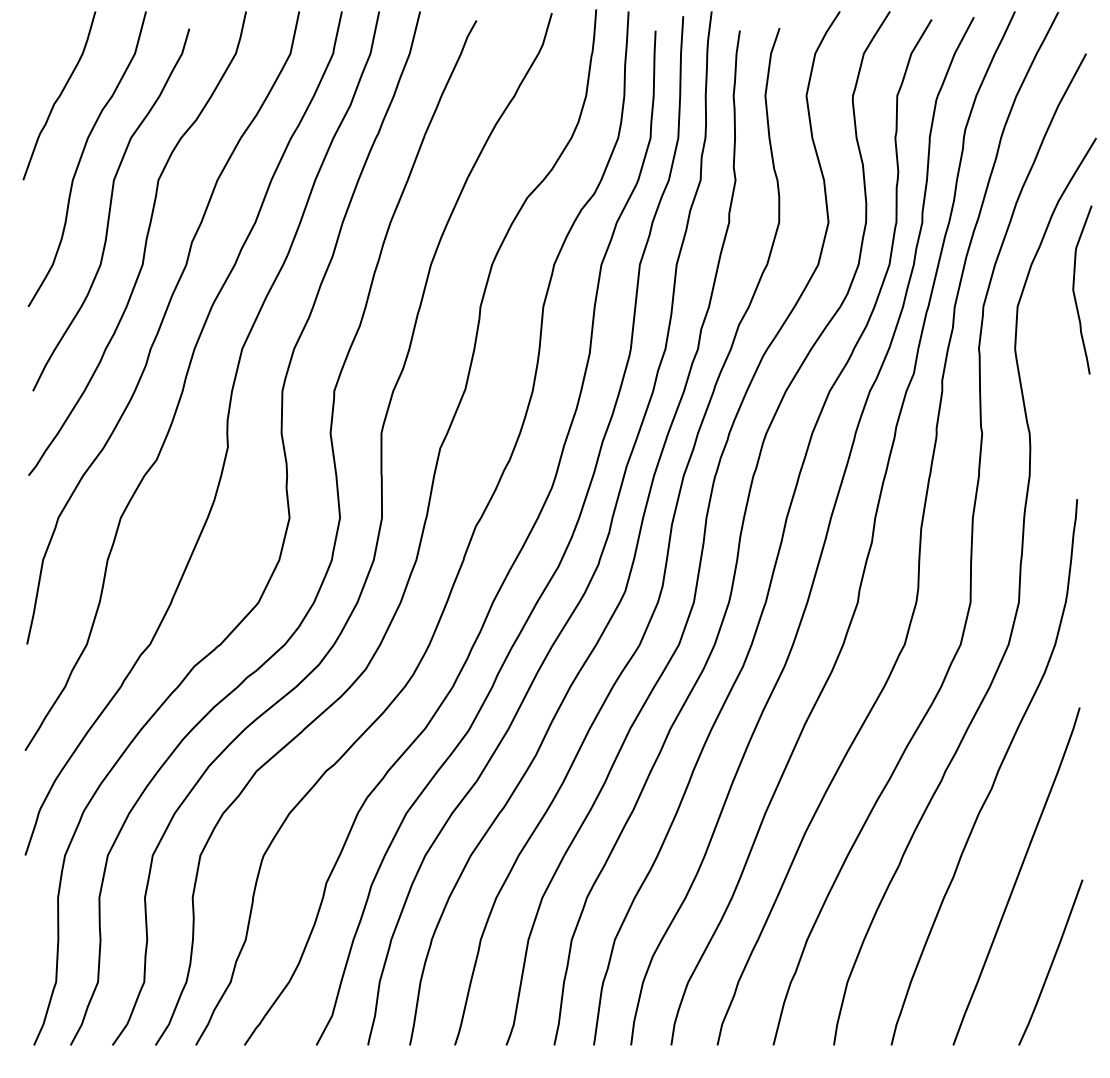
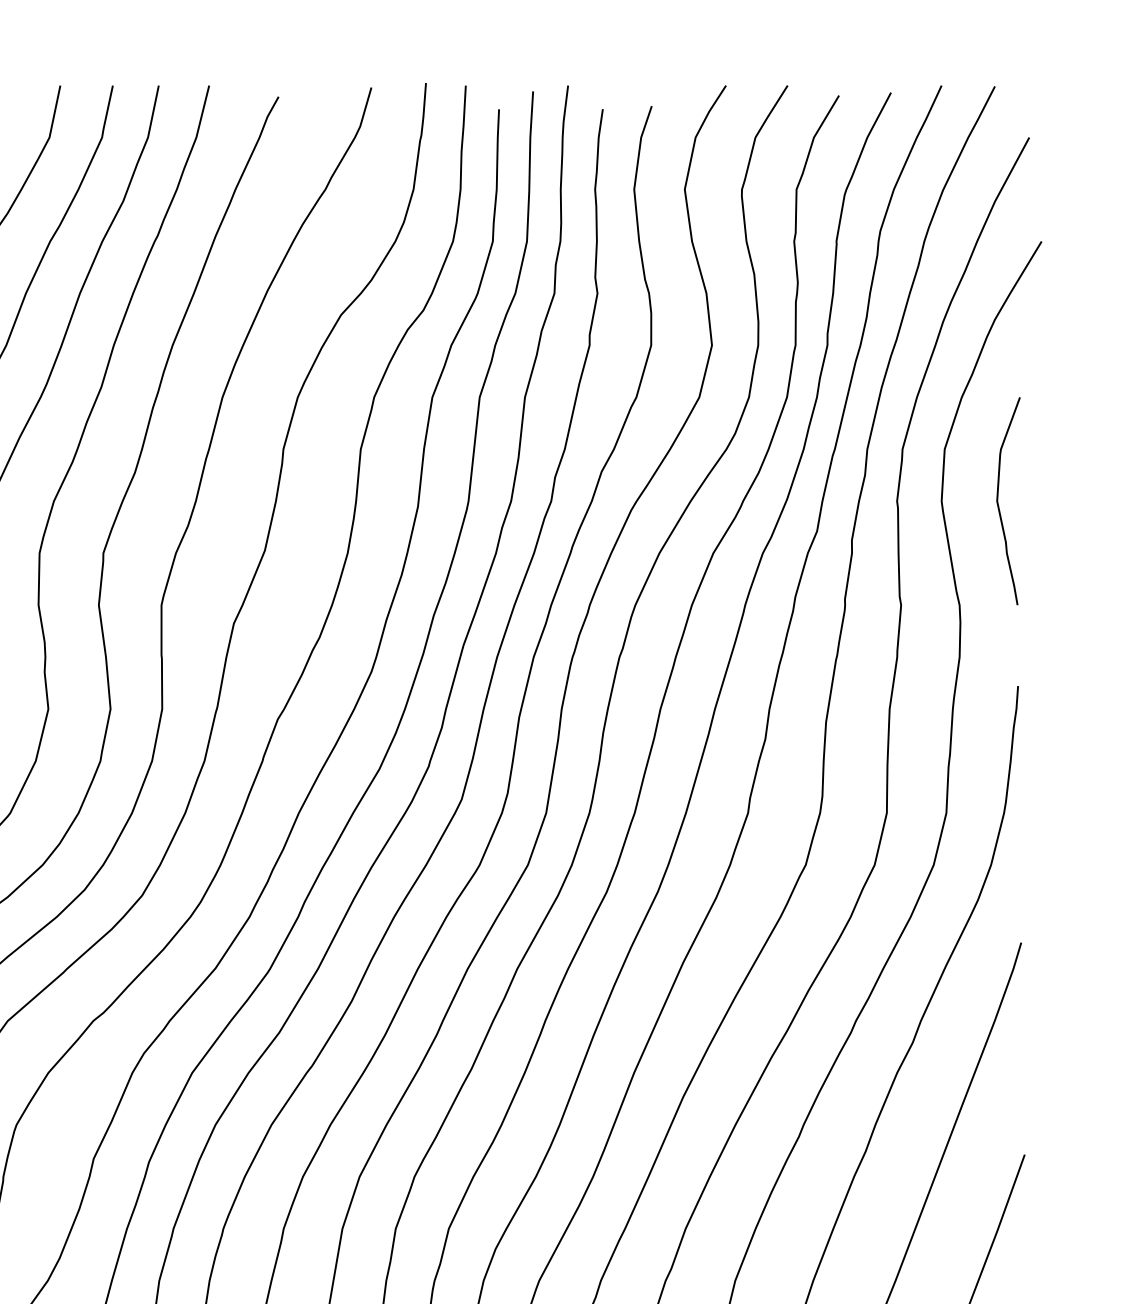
curve: (1074, 289) -> (998, 500), moved

